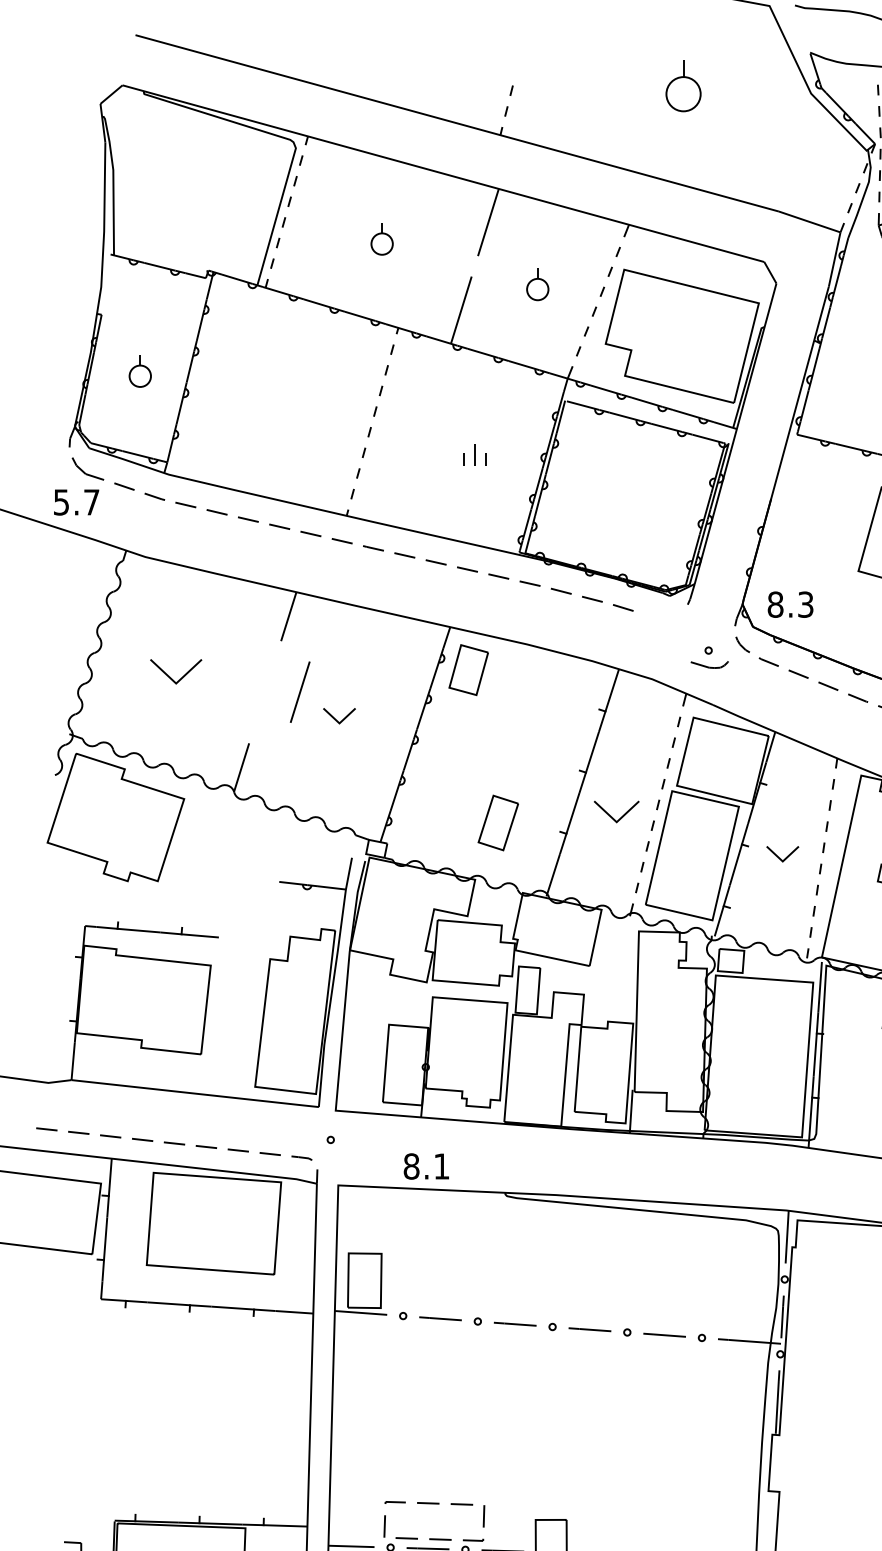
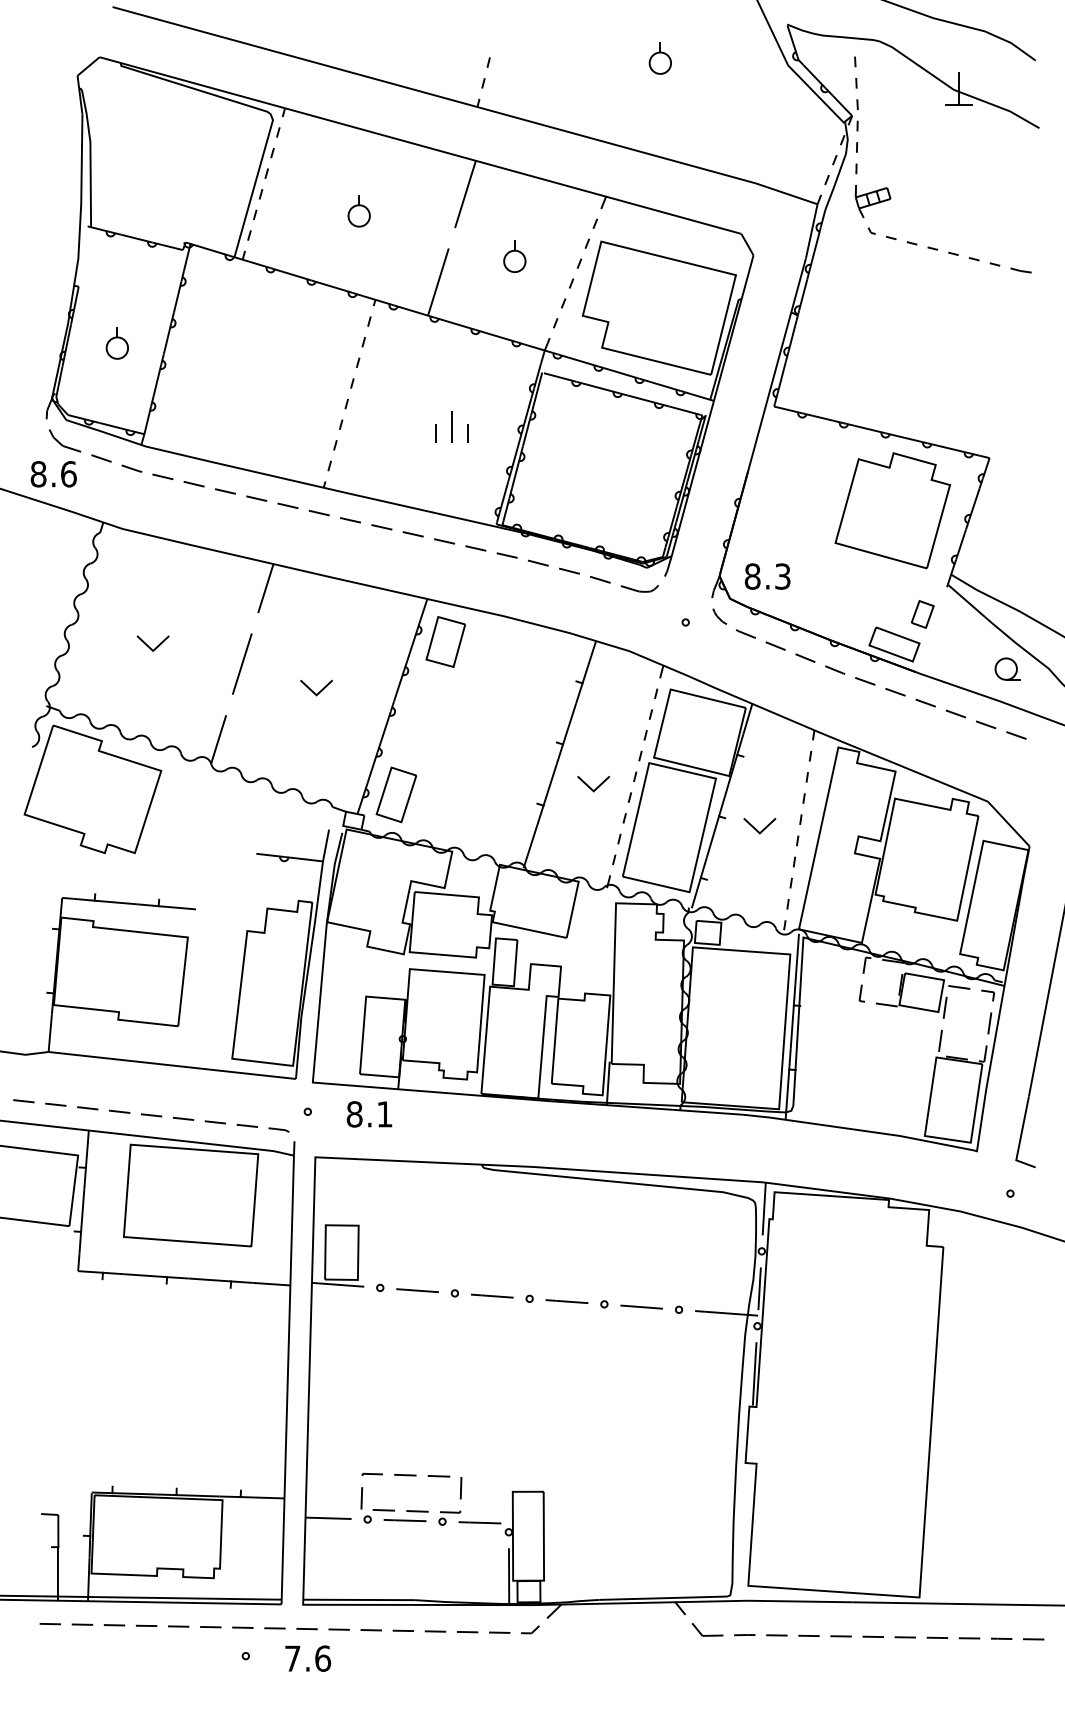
part: (682, 86) -> (659, 58), size x0.62
part: (474, 454) -> (451, 426), size x1.43
text: (76, 502) -> (53, 474), 5.7 -> 8.6
part: (709, 664) -> (639, 588), moved
part: (175, 671) -> (152, 643), size x0.62
line: (300, 691) -> (242, 663), moved
part: (616, 812) -> (593, 784), size x0.71
part: (498, 822) -> (396, 794), moved
text: (426, 1166) -> (369, 1114), moved

